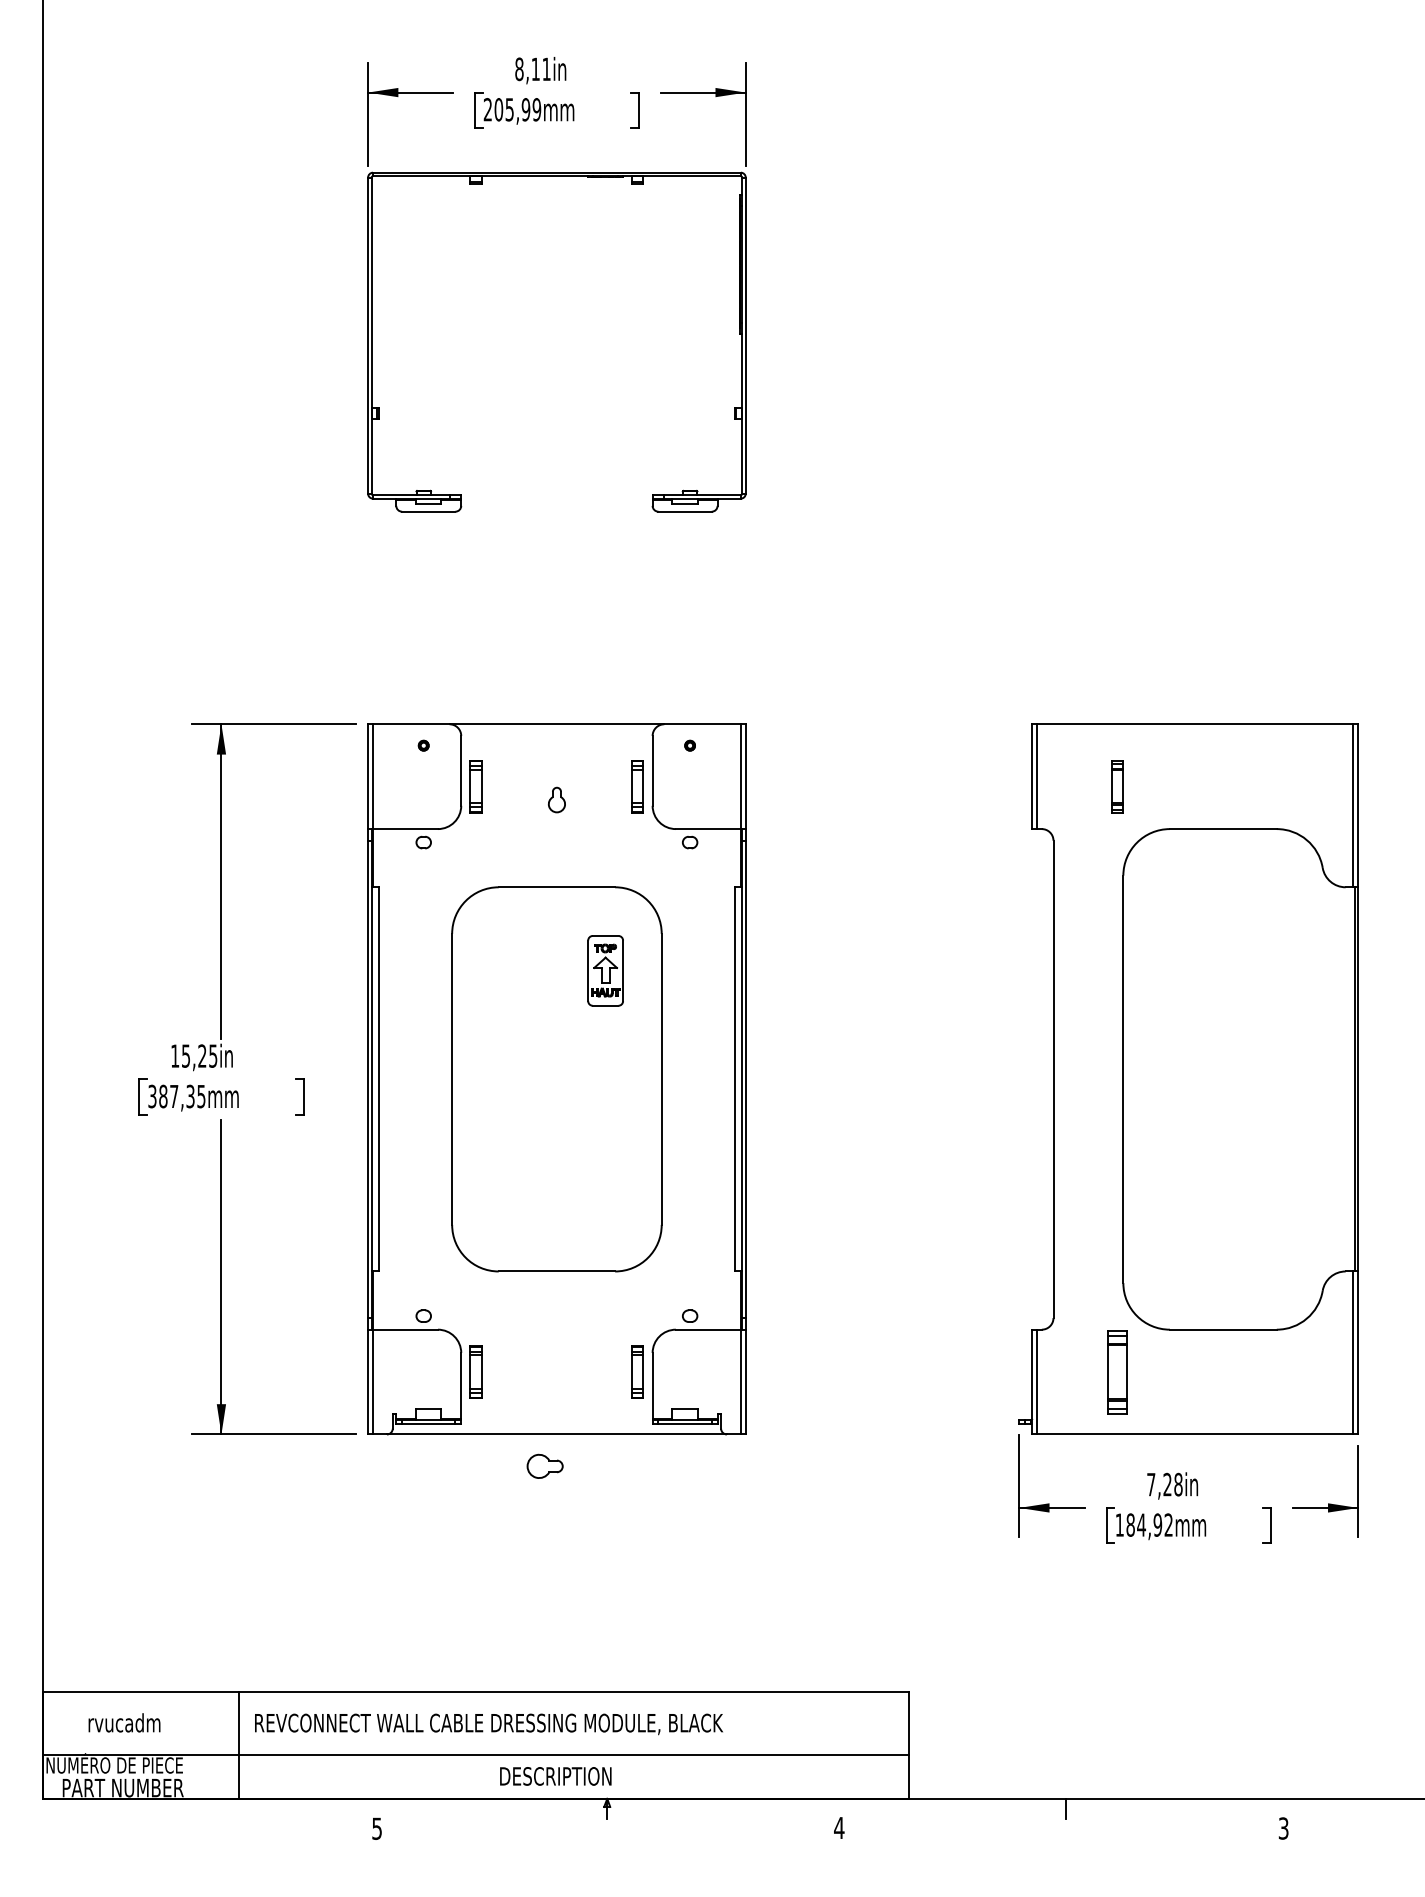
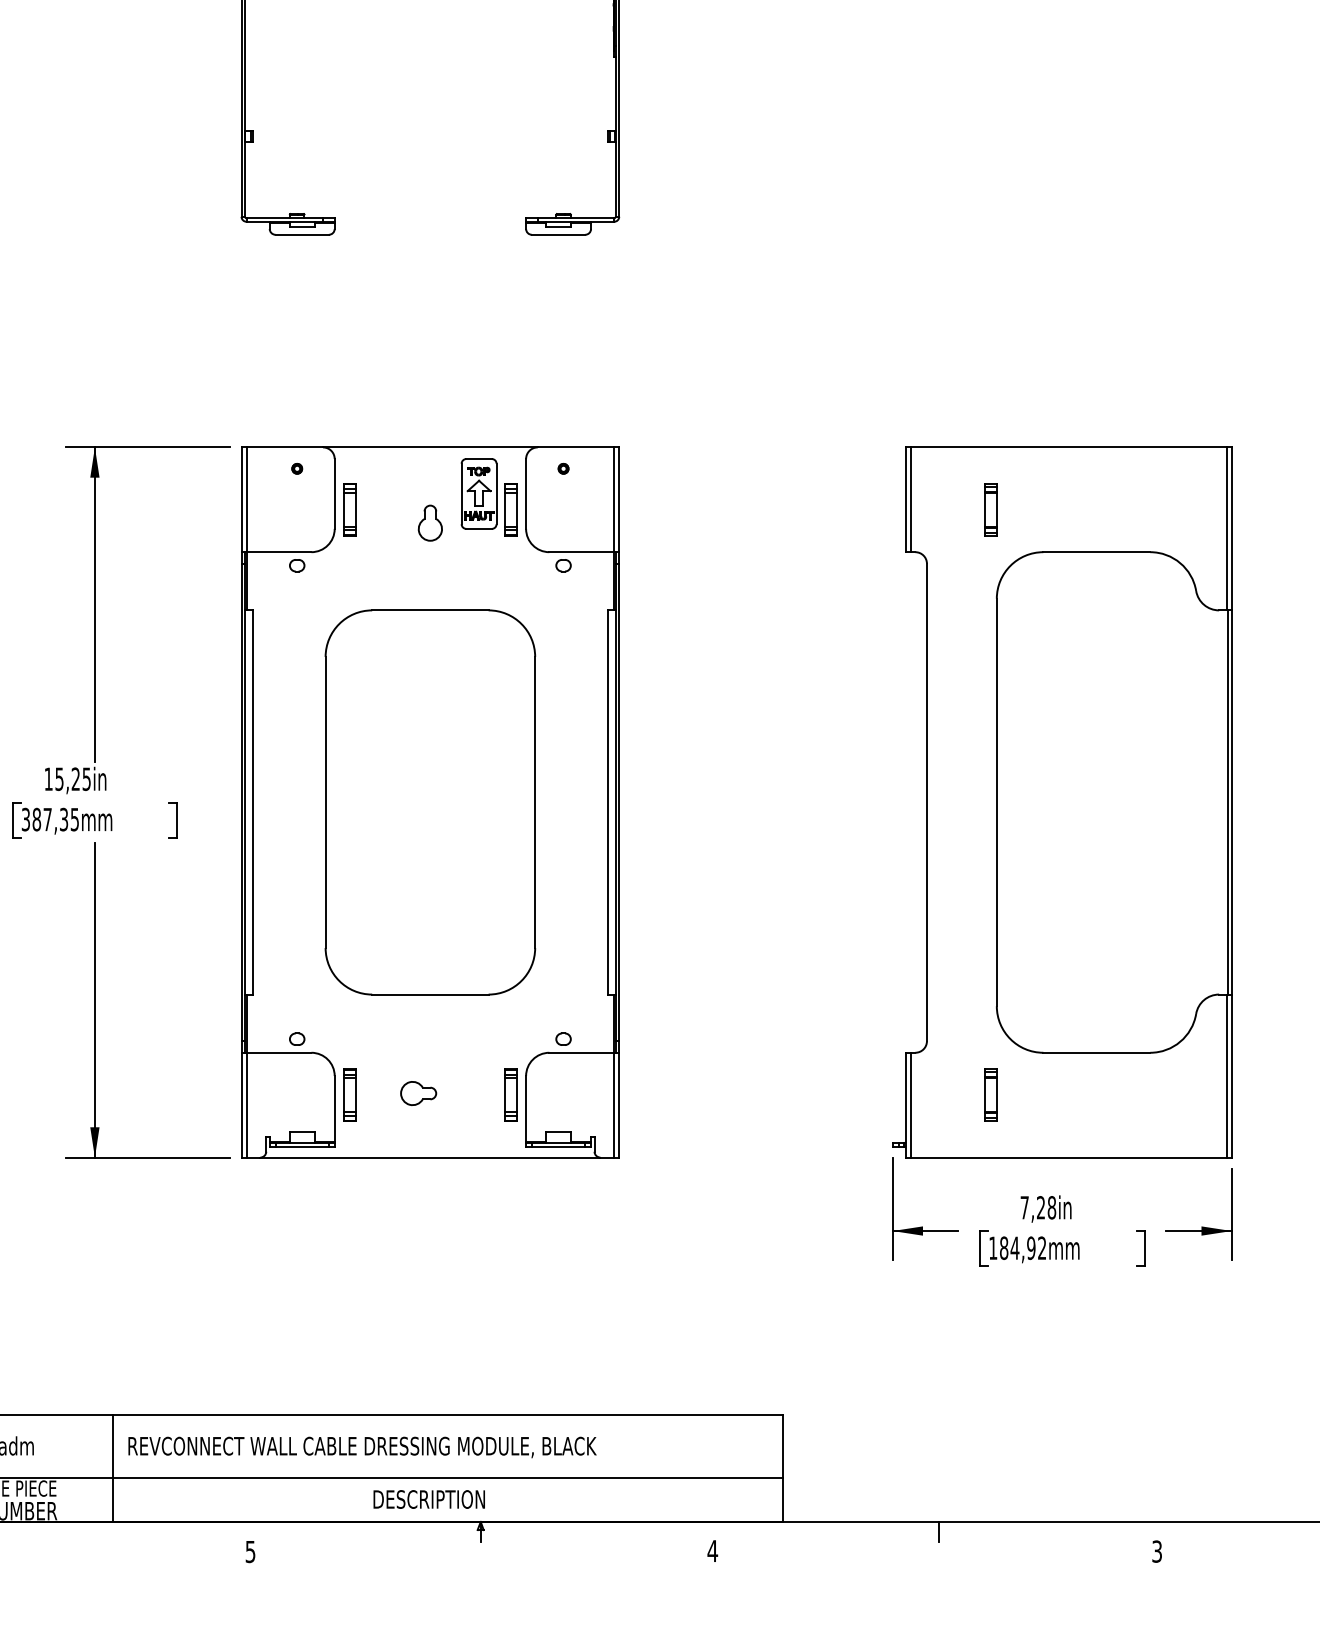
part: (556, 799) -> (429, 522), size x1.43
part: (605, 970) -> (478, 493), moved
part: (1117, 1371) -> (990, 1094), size x0.62
part: (544, 1465) -> (417, 1092), moved

